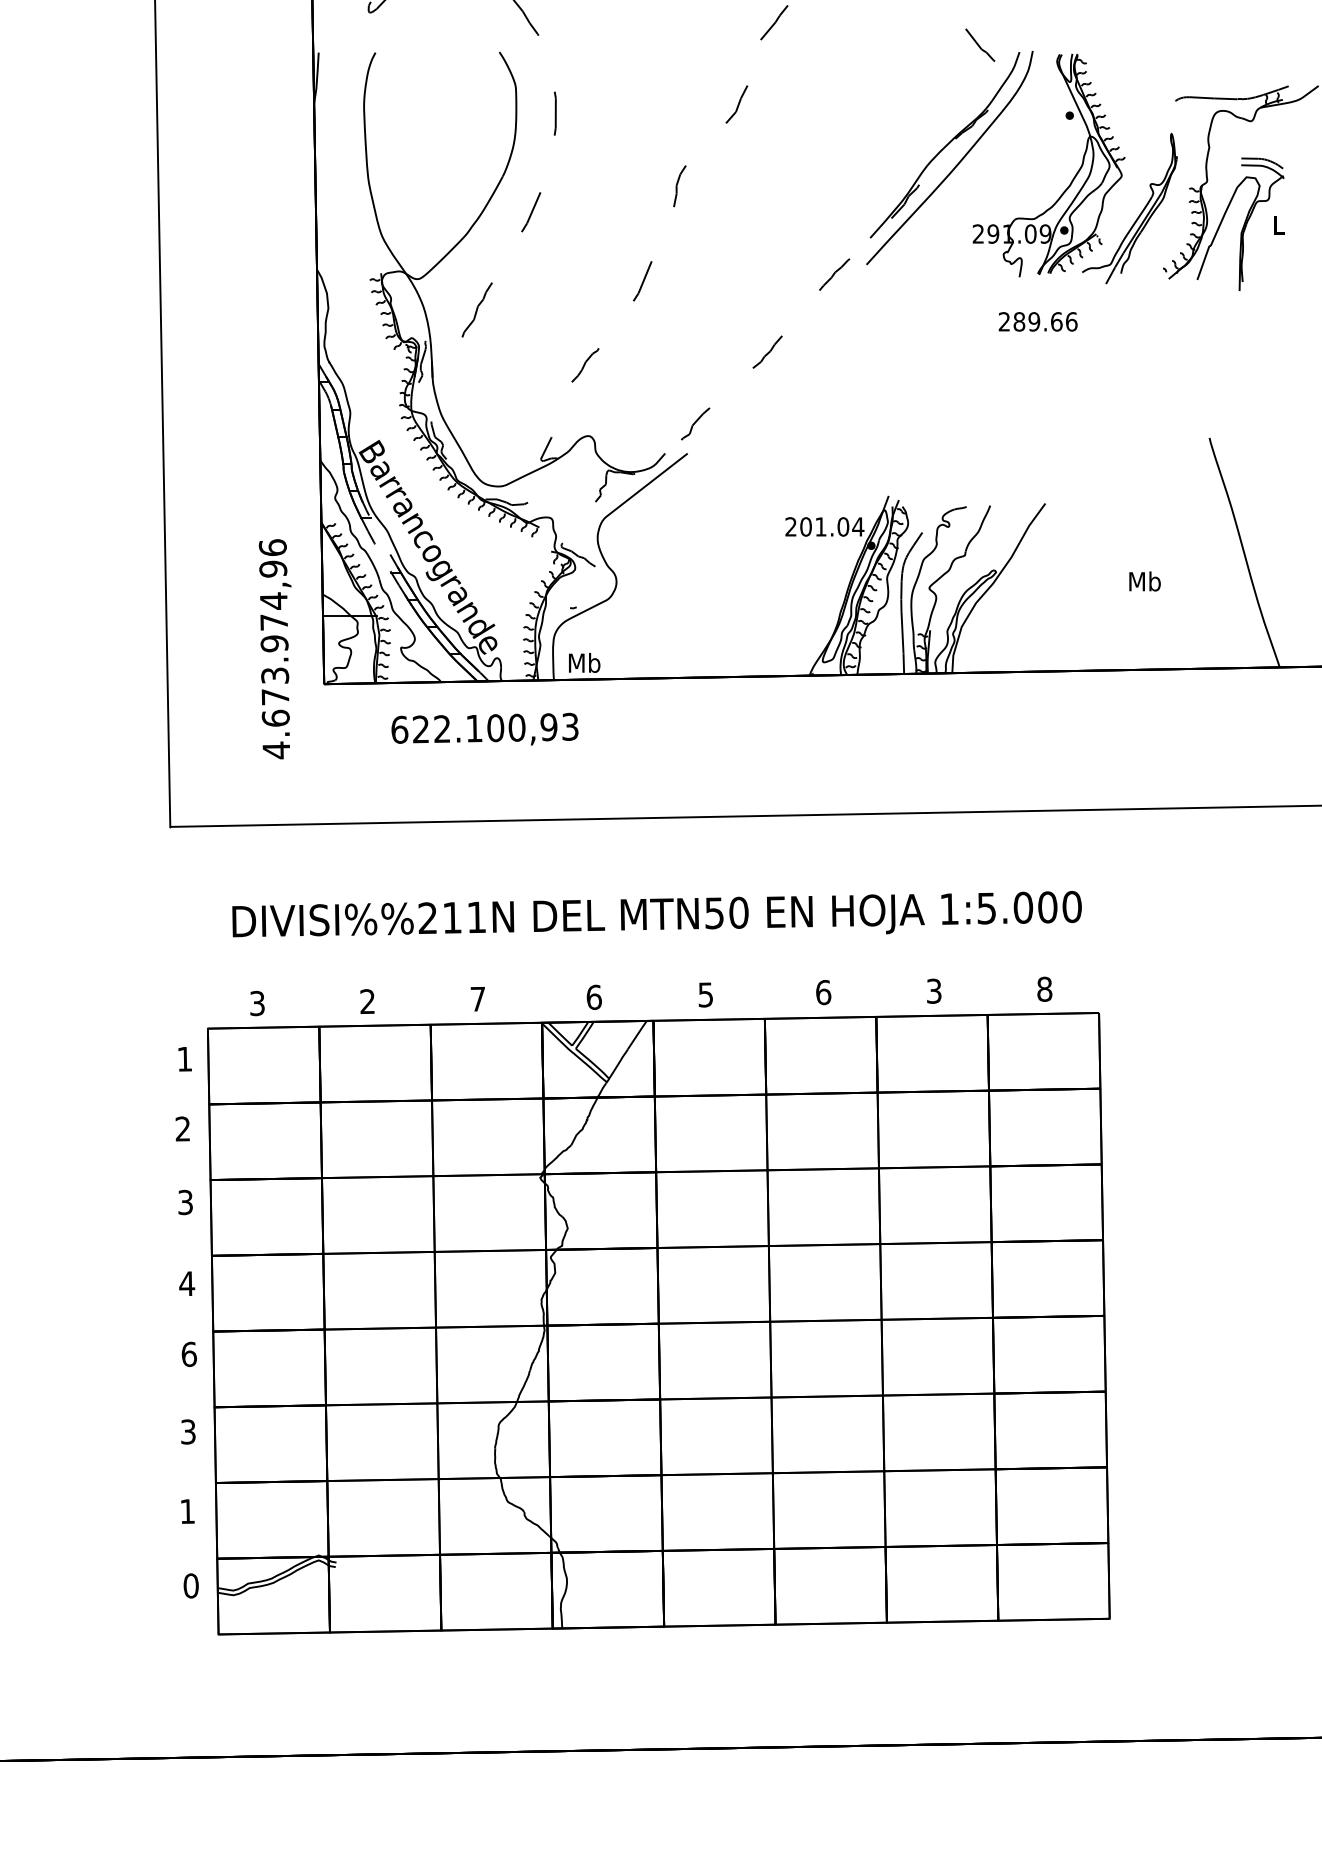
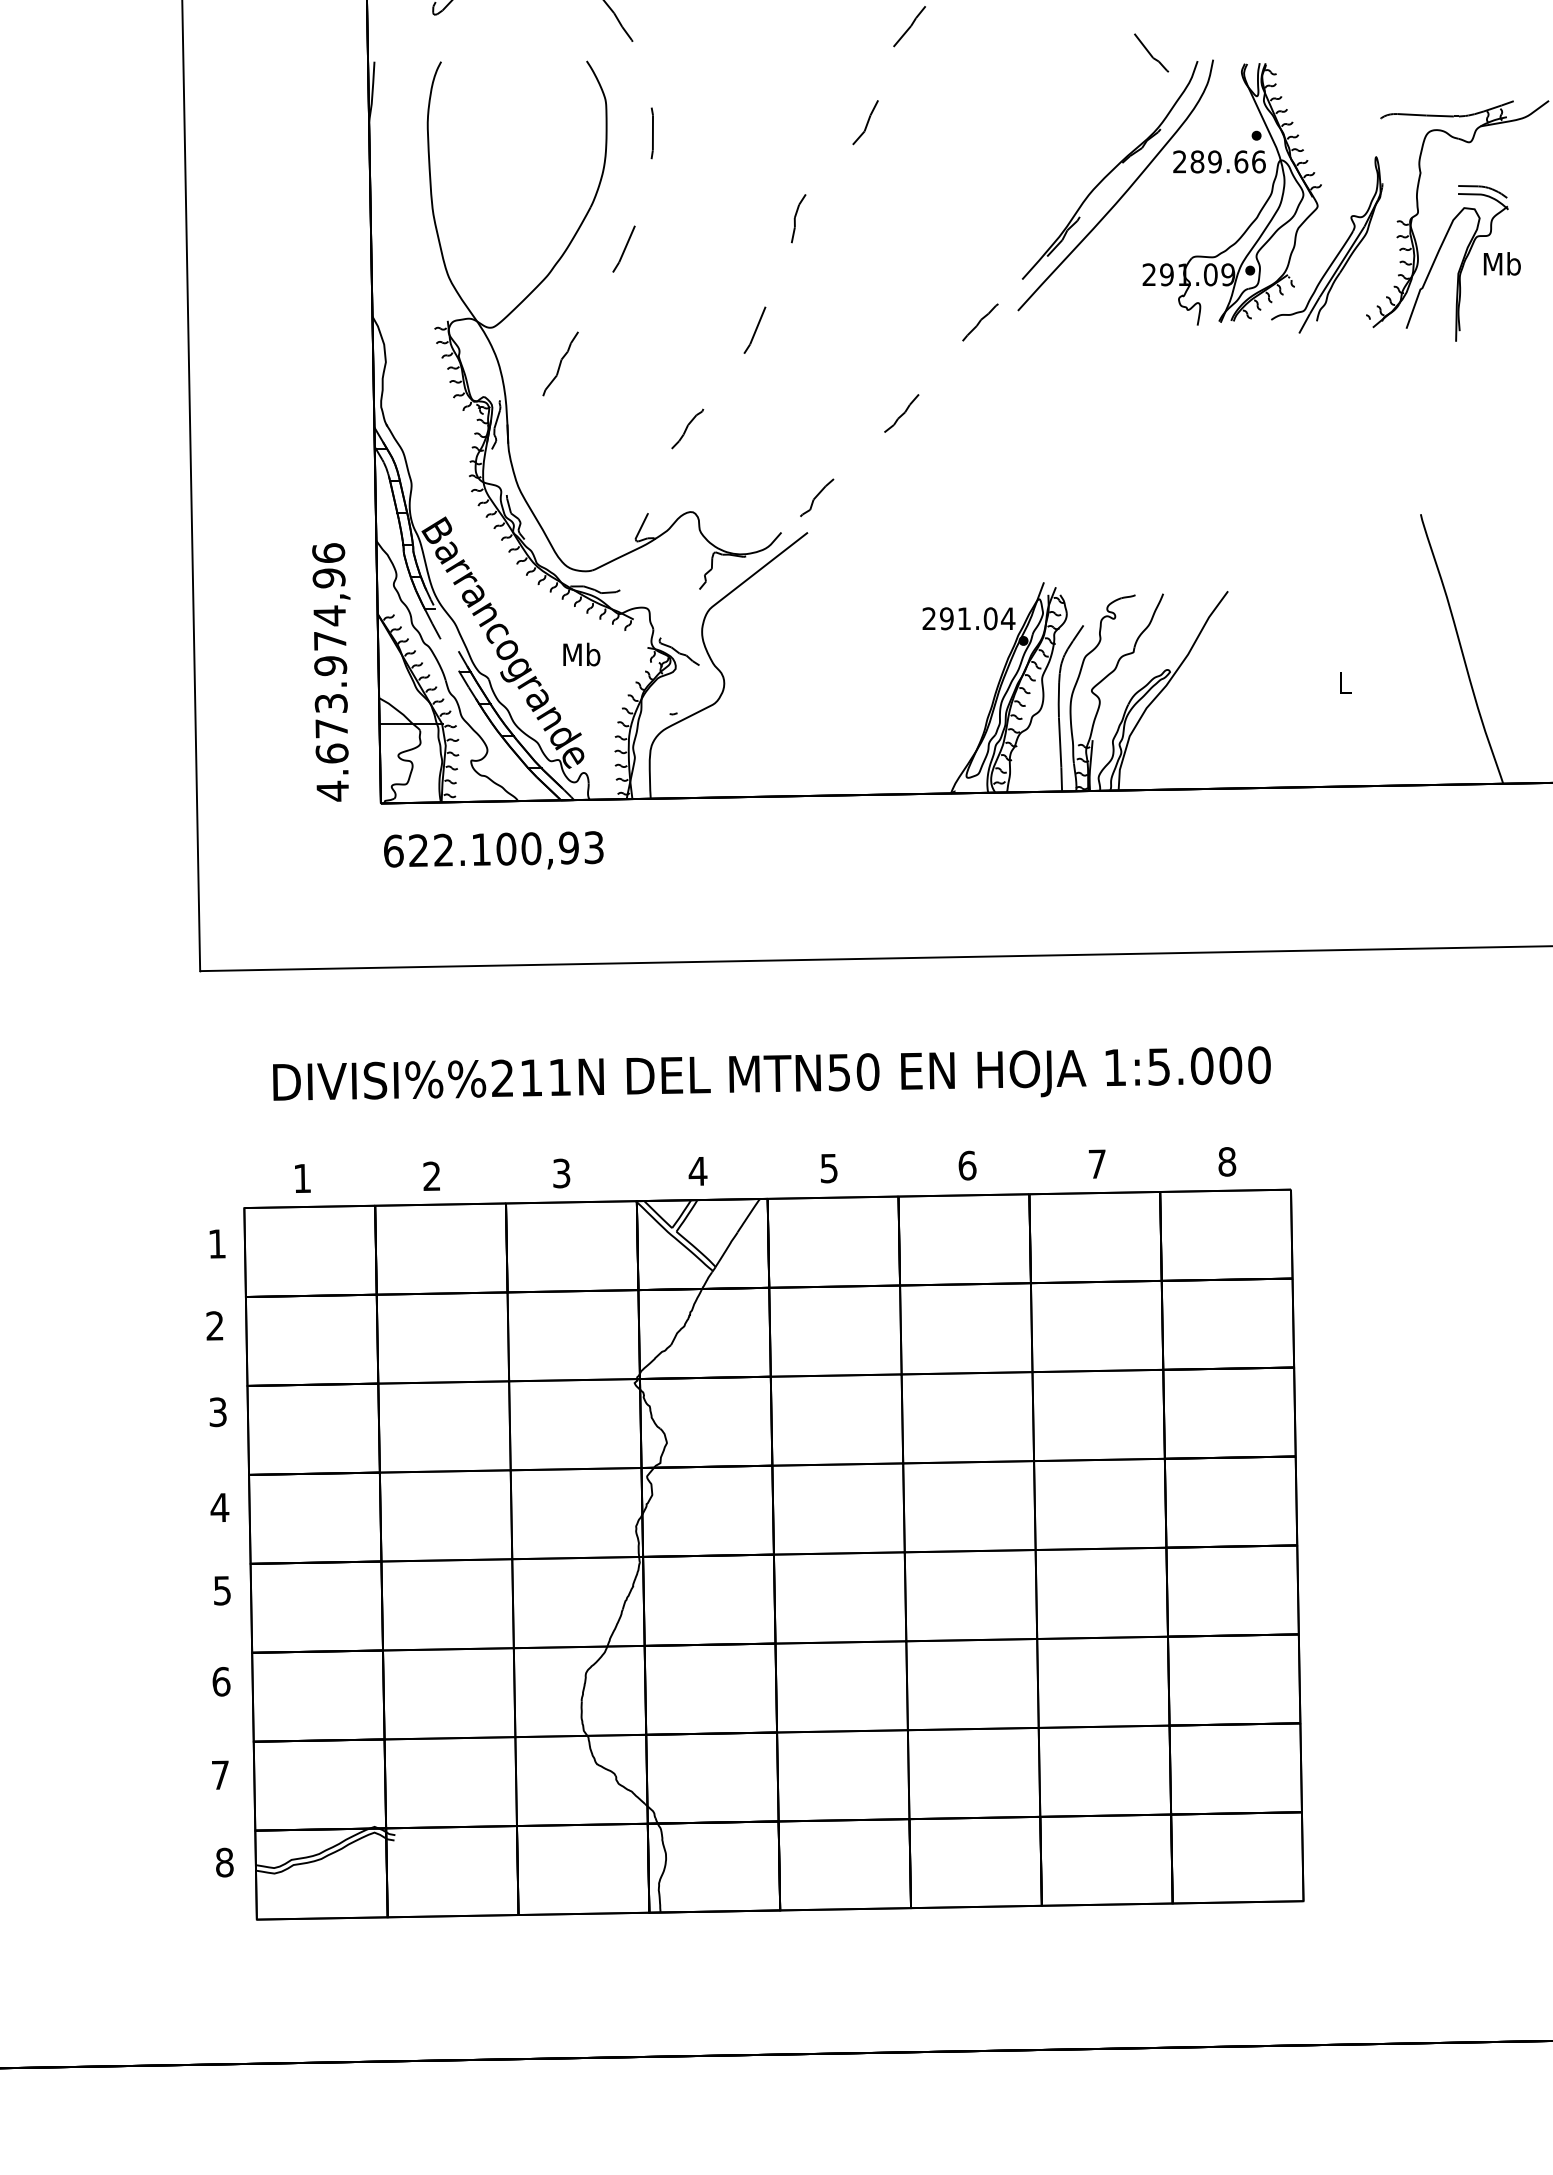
text: (1278, 224) -> (1501, 263), L -> Mb
text: (1038, 321) -> (1219, 161), moved
text: (805, 526) -> (946, 618), 201.04 -> 291.04
text: (1144, 581) -> (1344, 682), Mb -> L
text: (275, 649) -> (331, 672), moved
text: (584, 662) -> (581, 654), moved
text: (484, 729) -> (493, 850), moved
text: (933, 991) -> (1096, 1164), 3 -> 7
text: (593, 997) -> (697, 1171), 6 -> 4
text: (477, 999) -> (561, 1173), 7 -> 3
text: (257, 1003) -> (302, 1178), 3 -> 1
text: (189, 1354) -> (222, 1590), 6 -> 5
text: (188, 1431) -> (221, 1681), 3 -> 6
text: (187, 1510) -> (220, 1774), 1 -> 7
text: (191, 1585) -> (224, 1862), 0 -> 8

